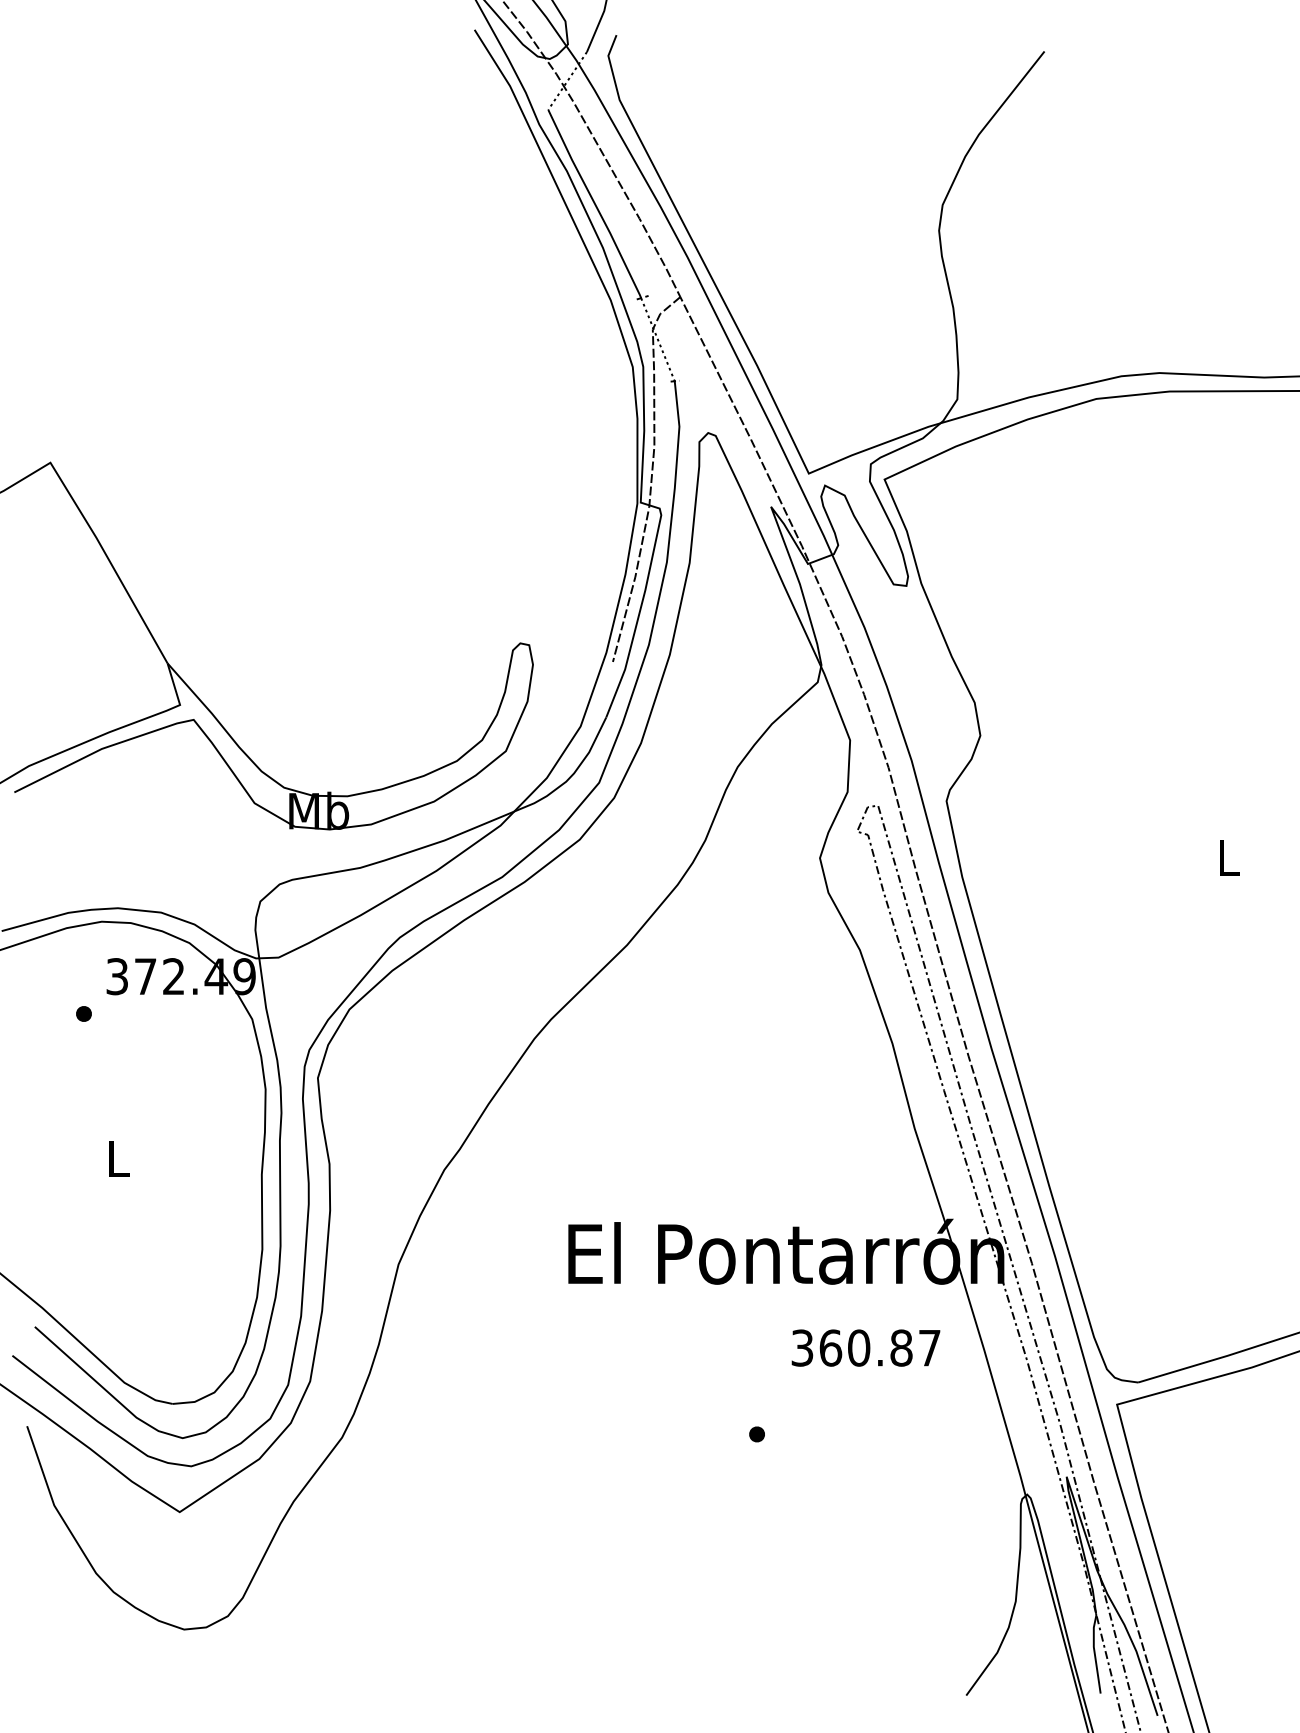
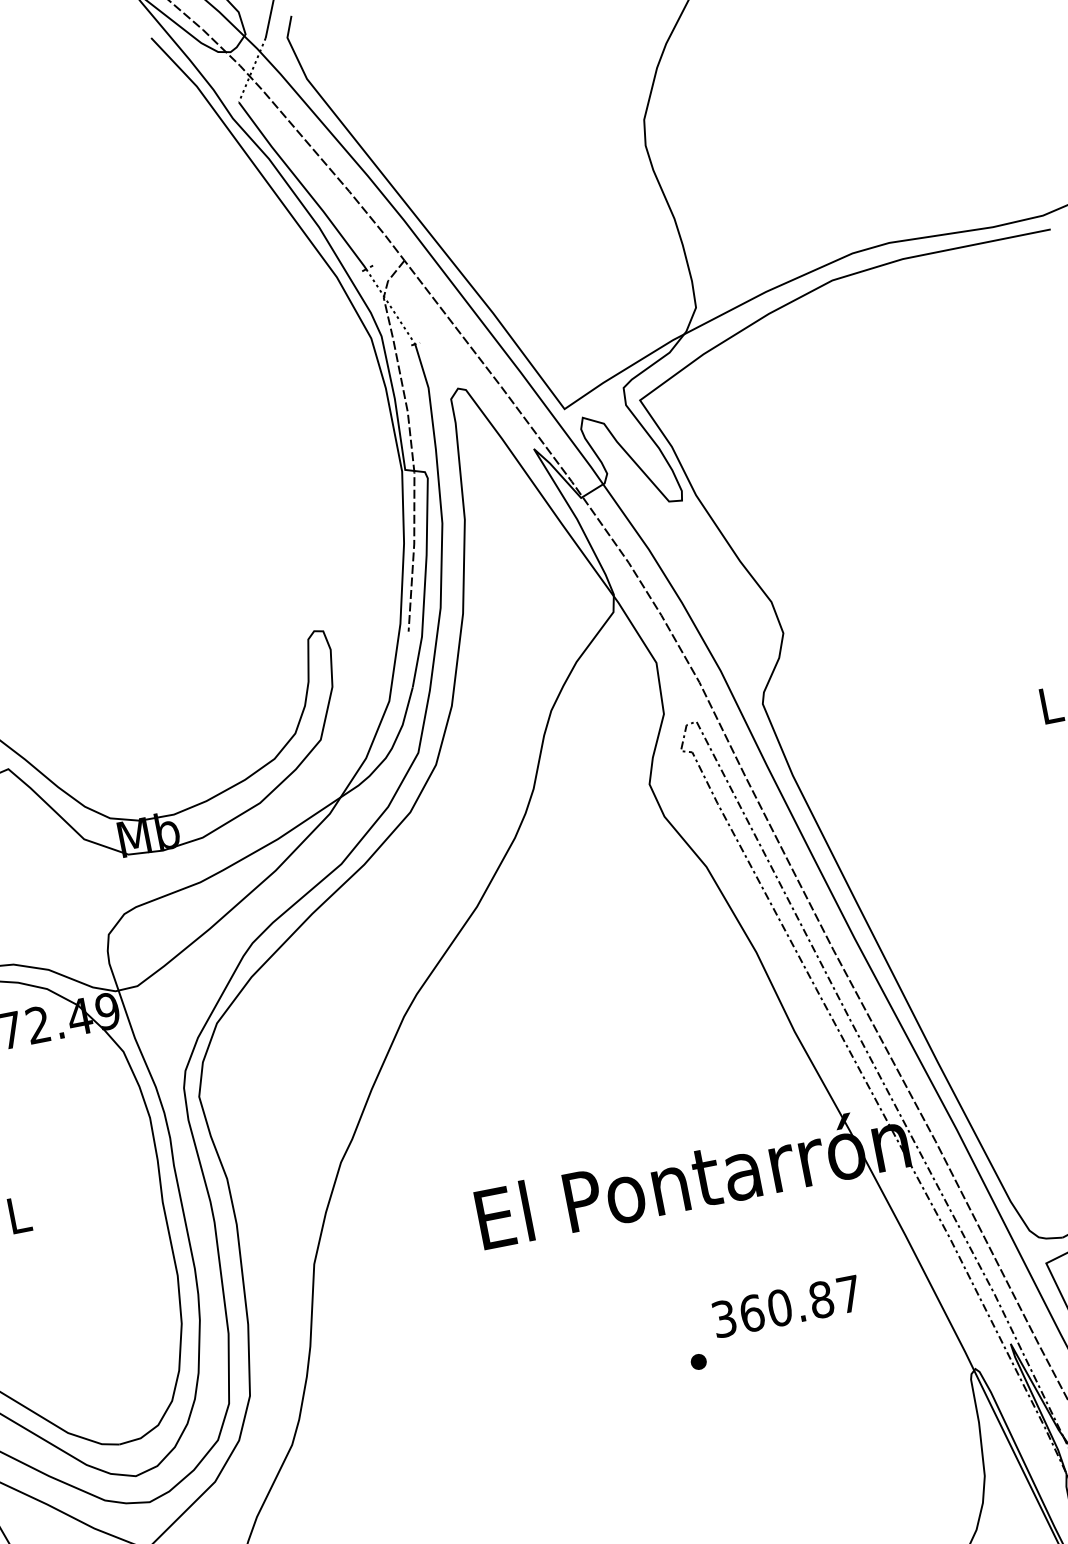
text: (865, 1347) -> (786, 1306), moved

